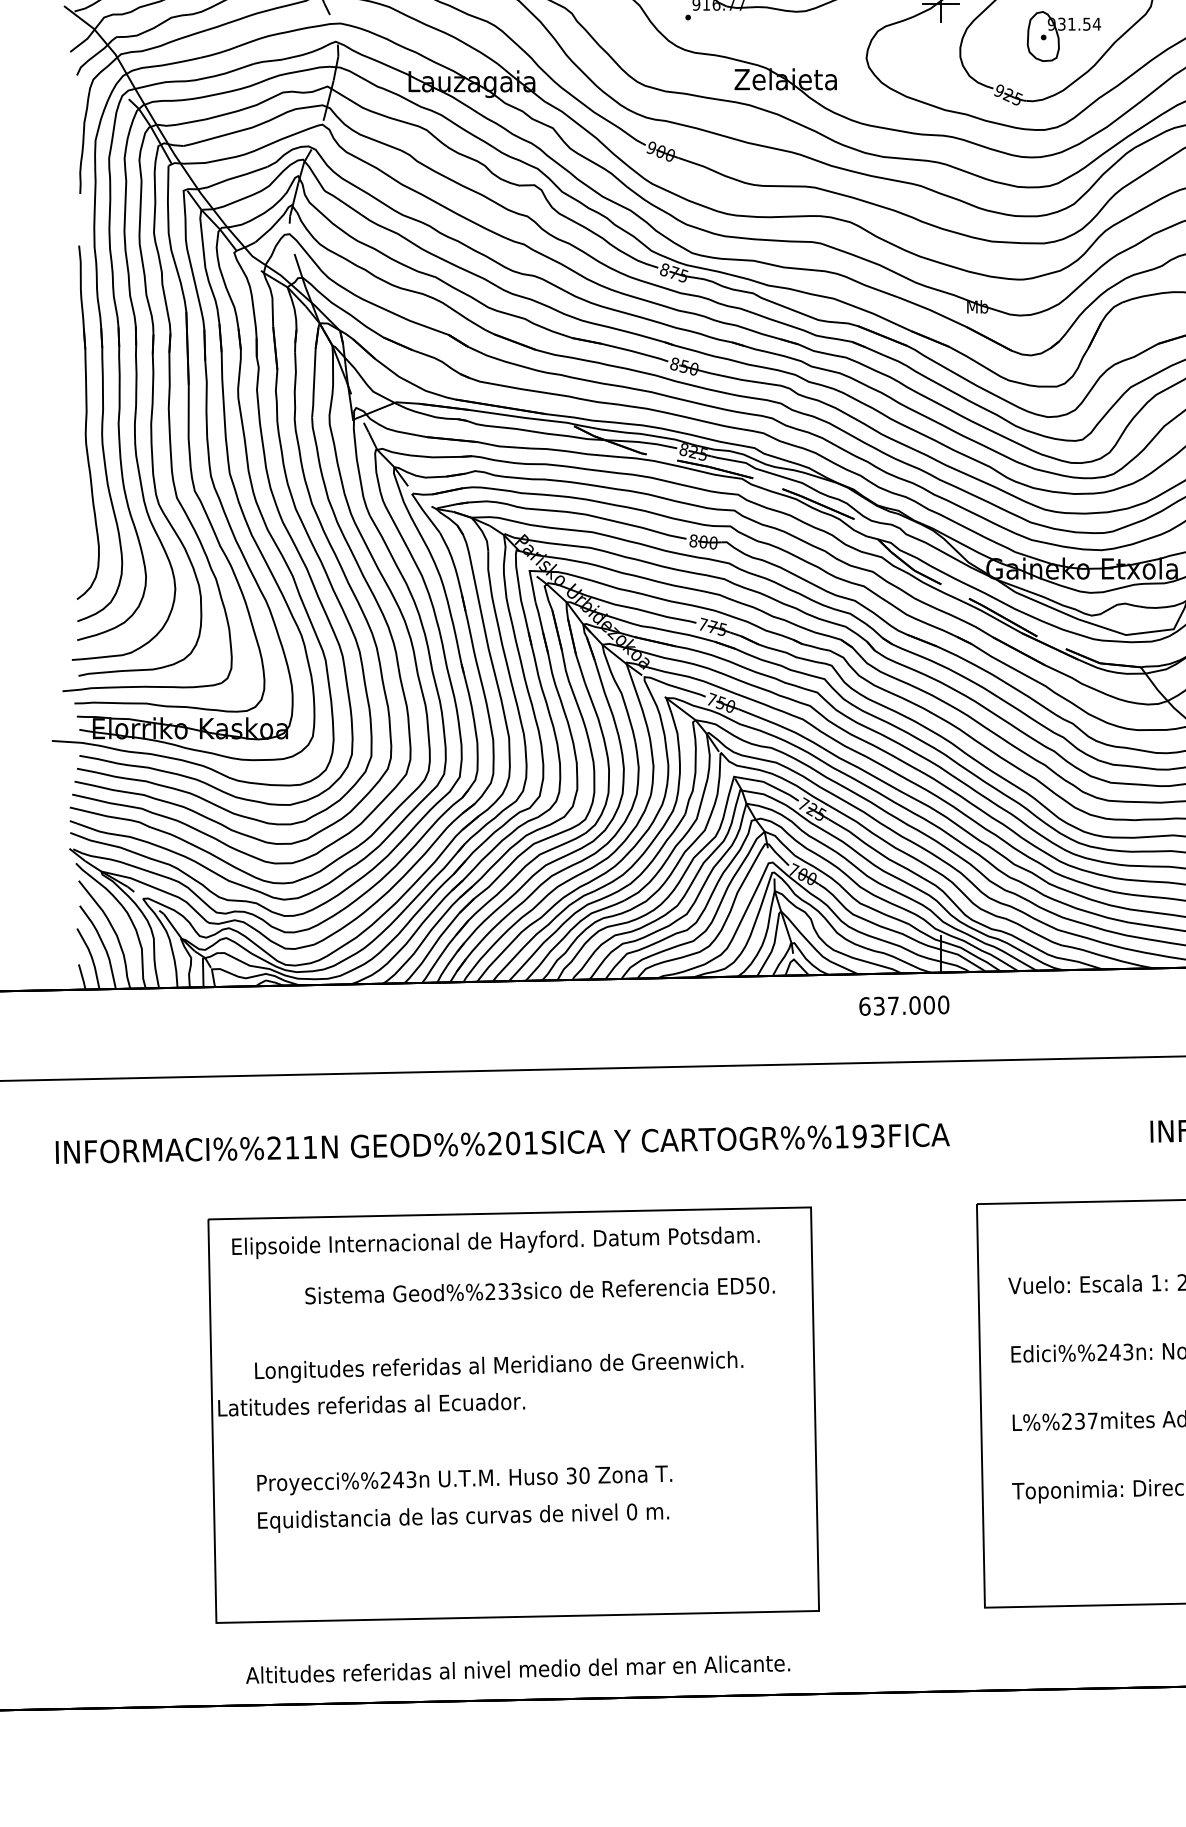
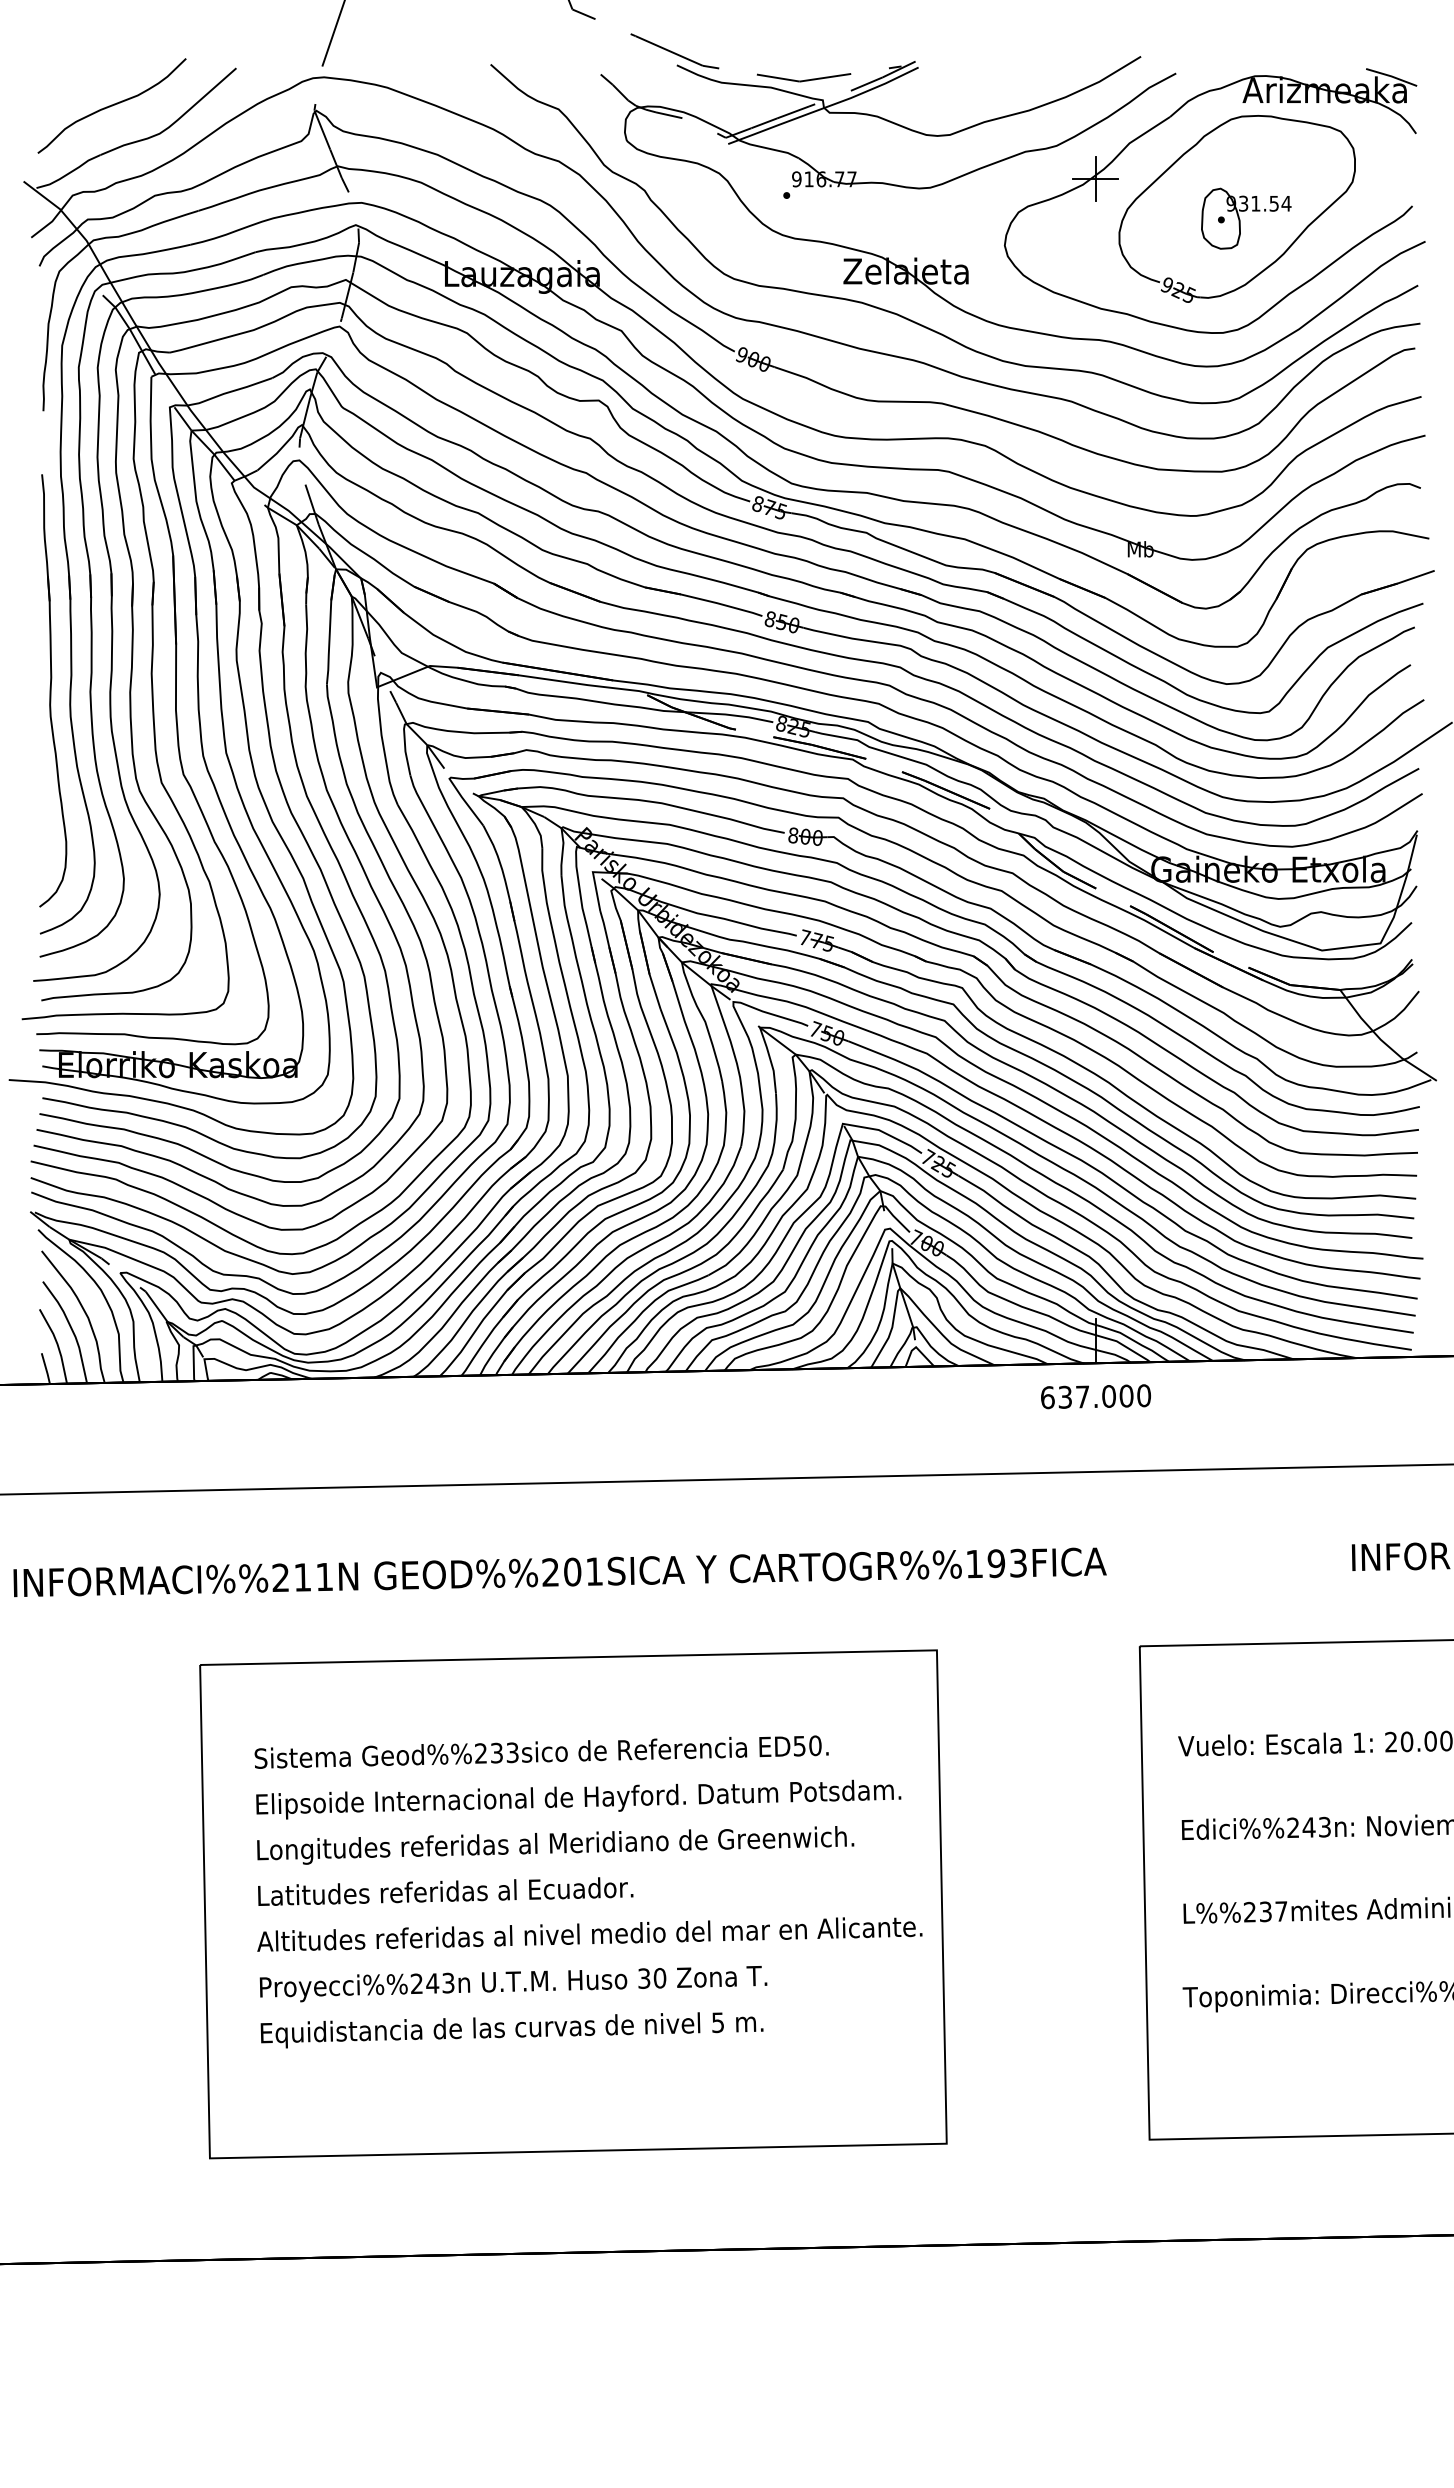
text: (903, 1005) -> (1095, 1396), moved
text: (495, 1242) -> (578, 1799), moved
text: (539, 1290) -> (541, 1751), moved
text: (371, 1404) -> (445, 1891), moved
text: (632, 1511) -> (718, 2022), 0 -> 5
text: (517, 1669) -> (589, 1934), moved

